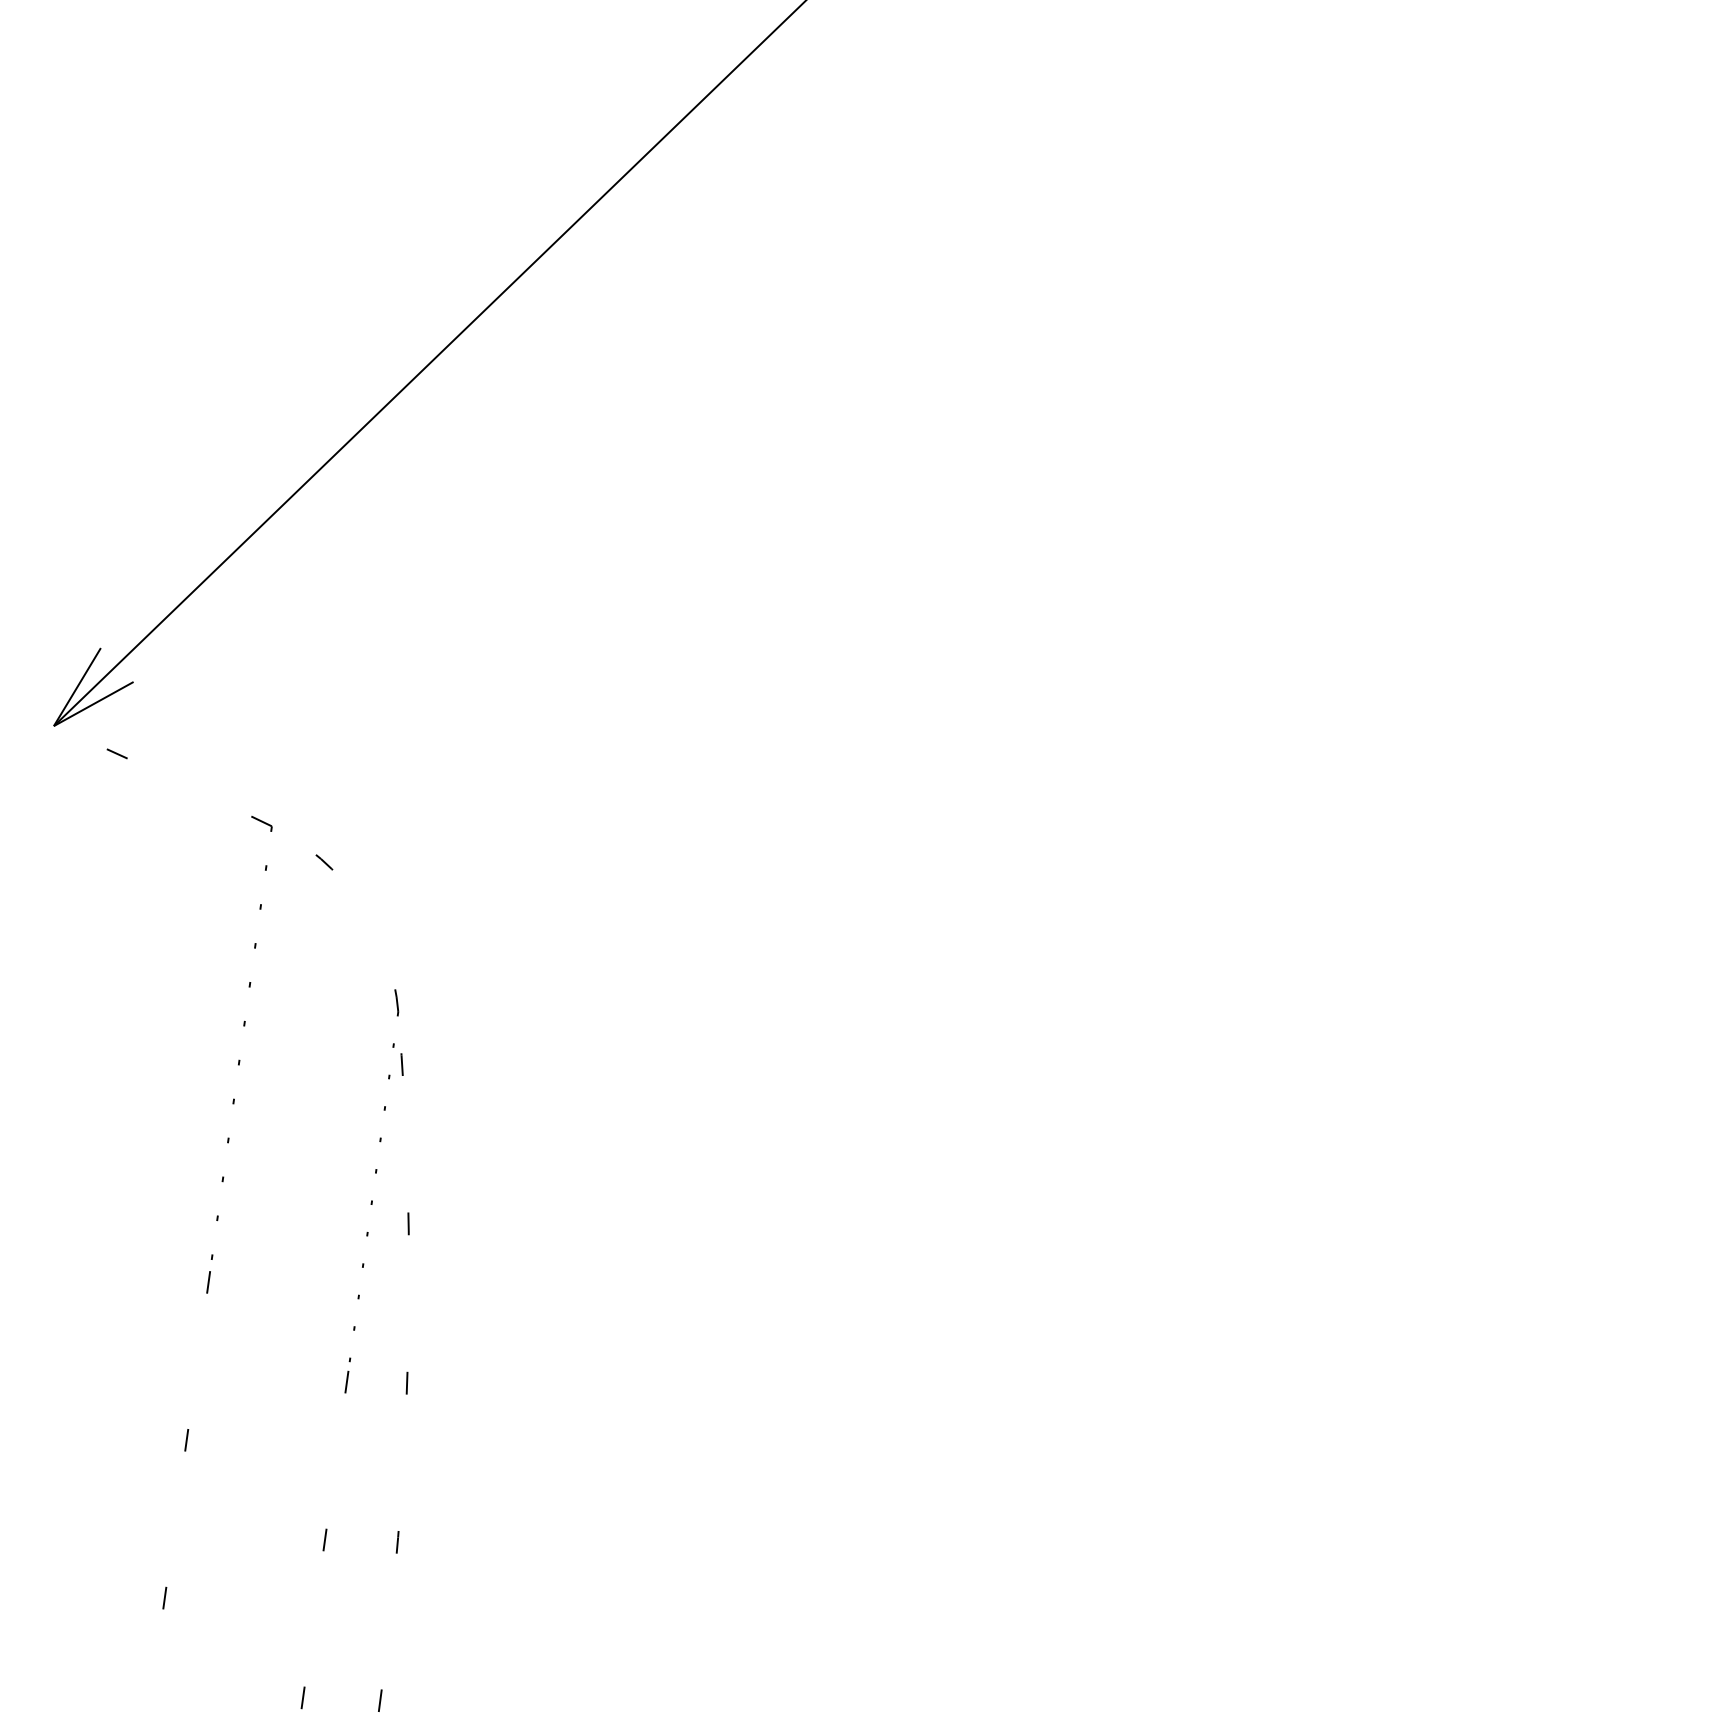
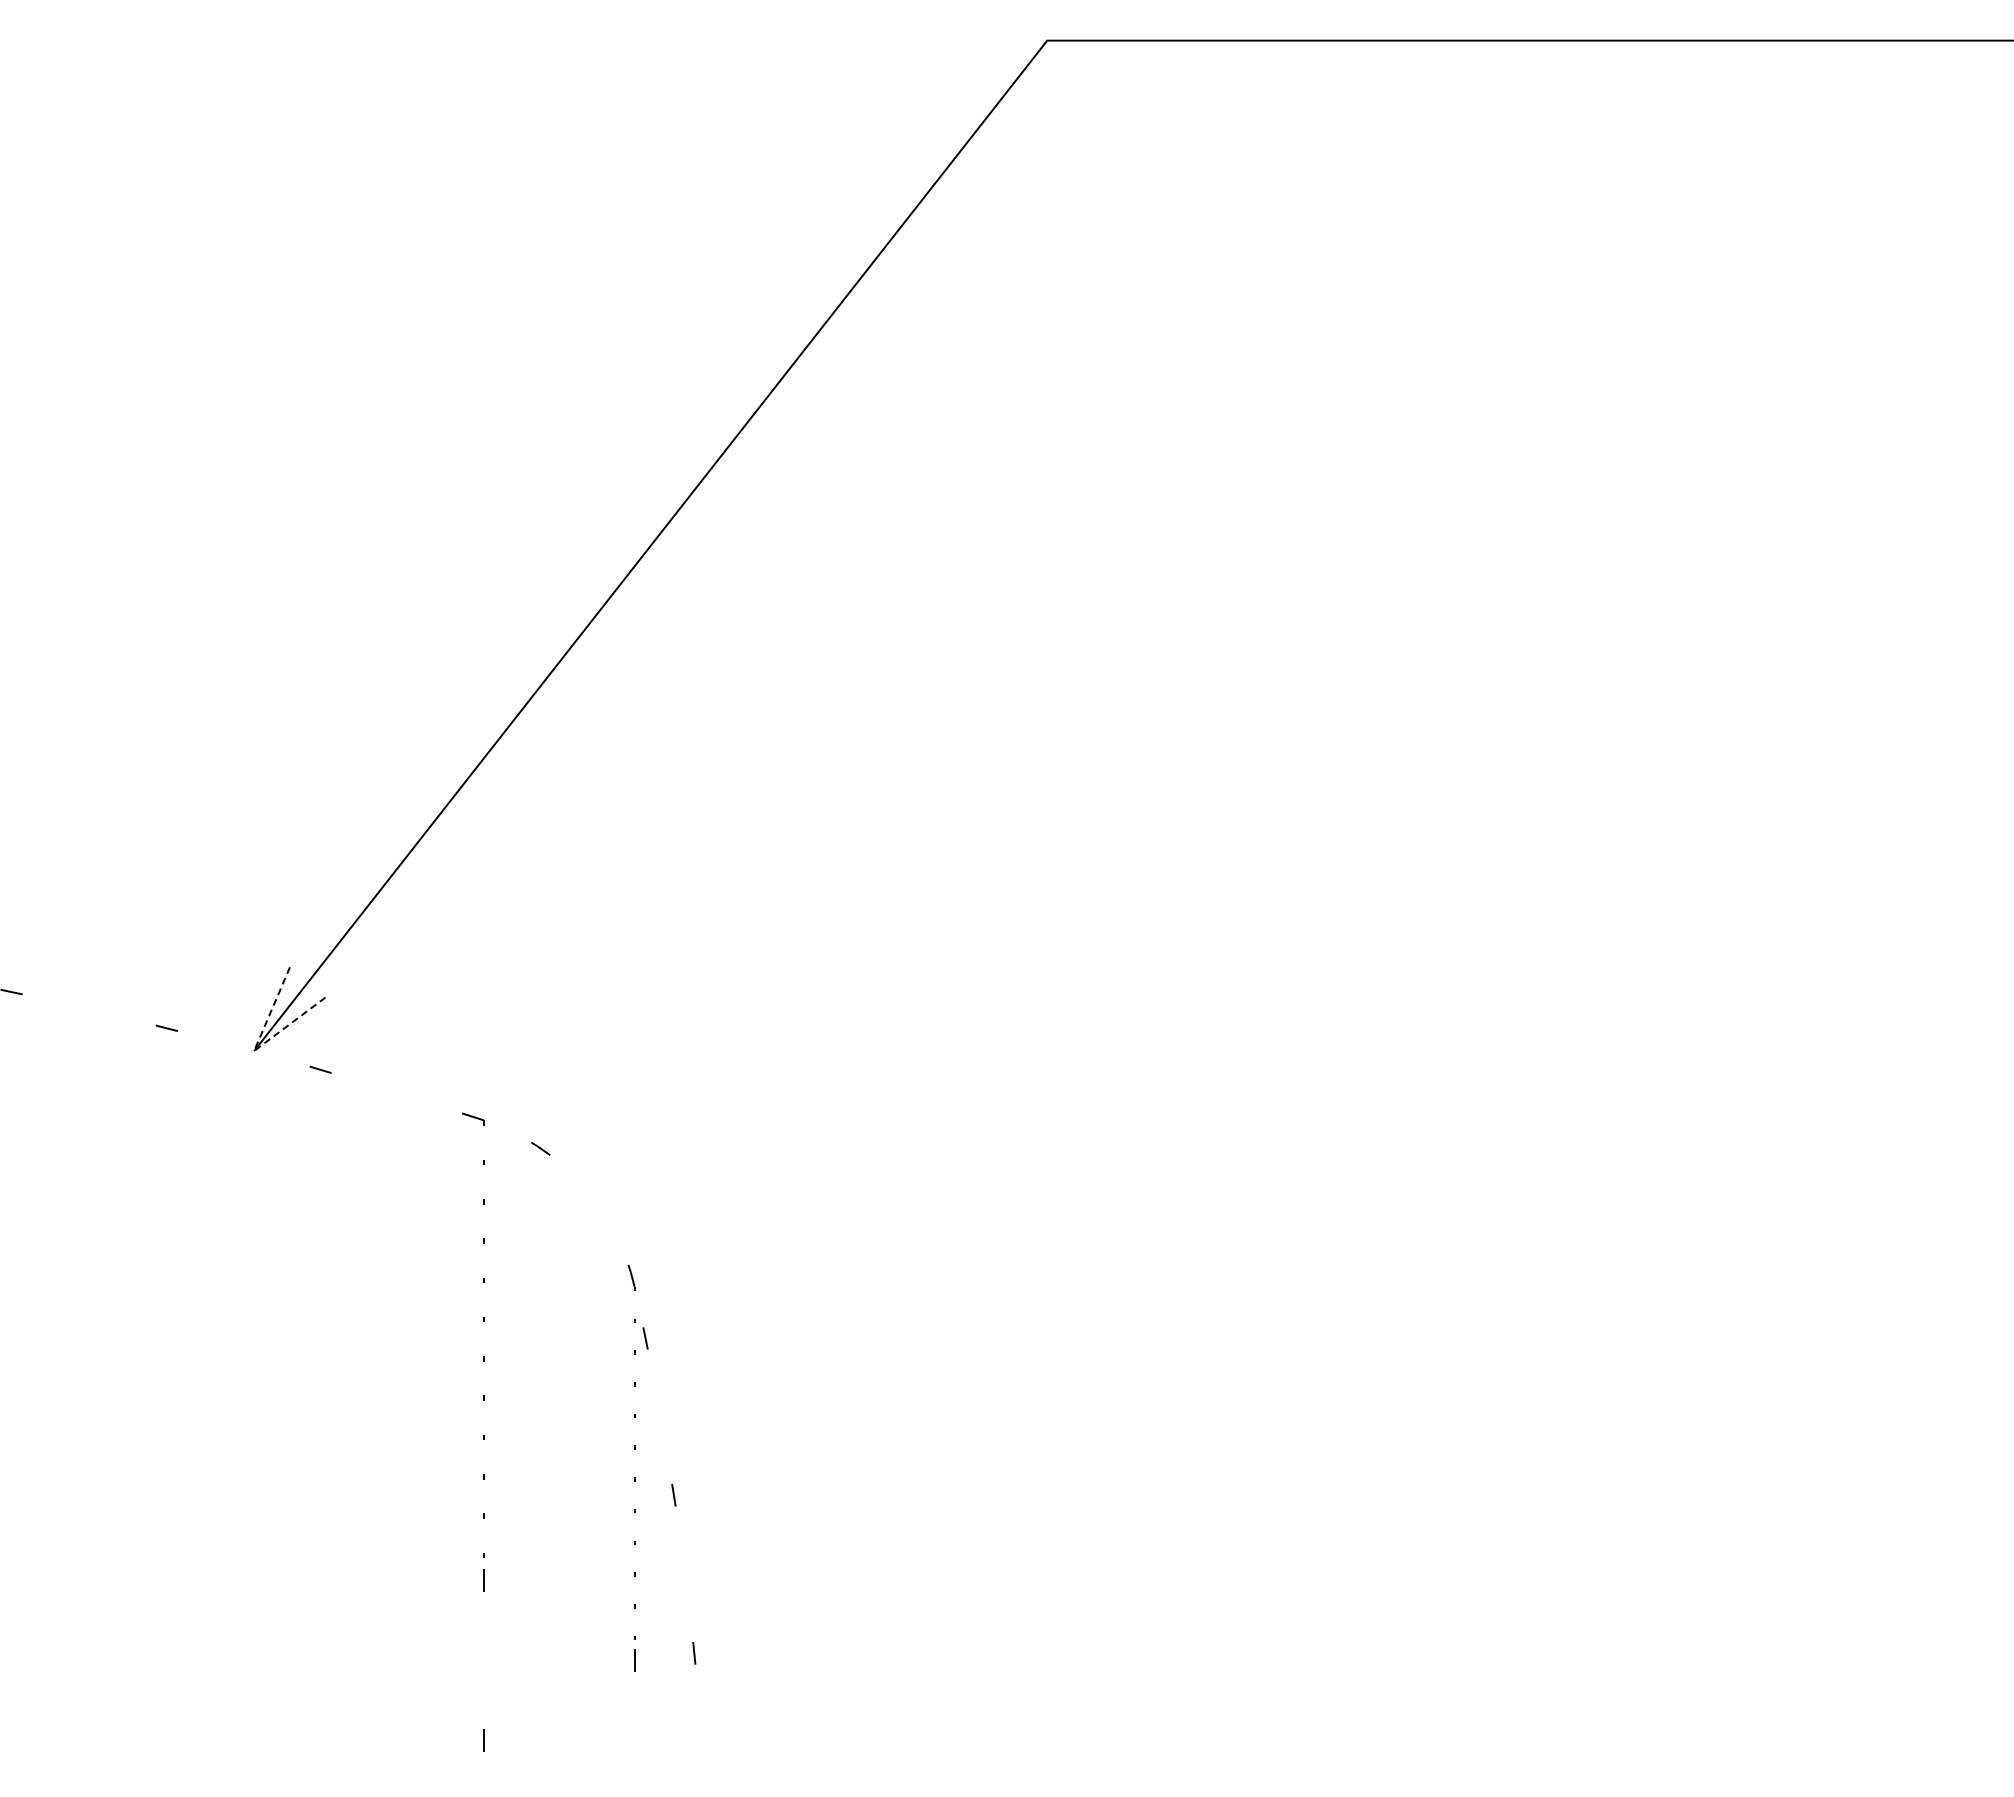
line: (54, 726) -> (254, 1051), solid -> dashed

